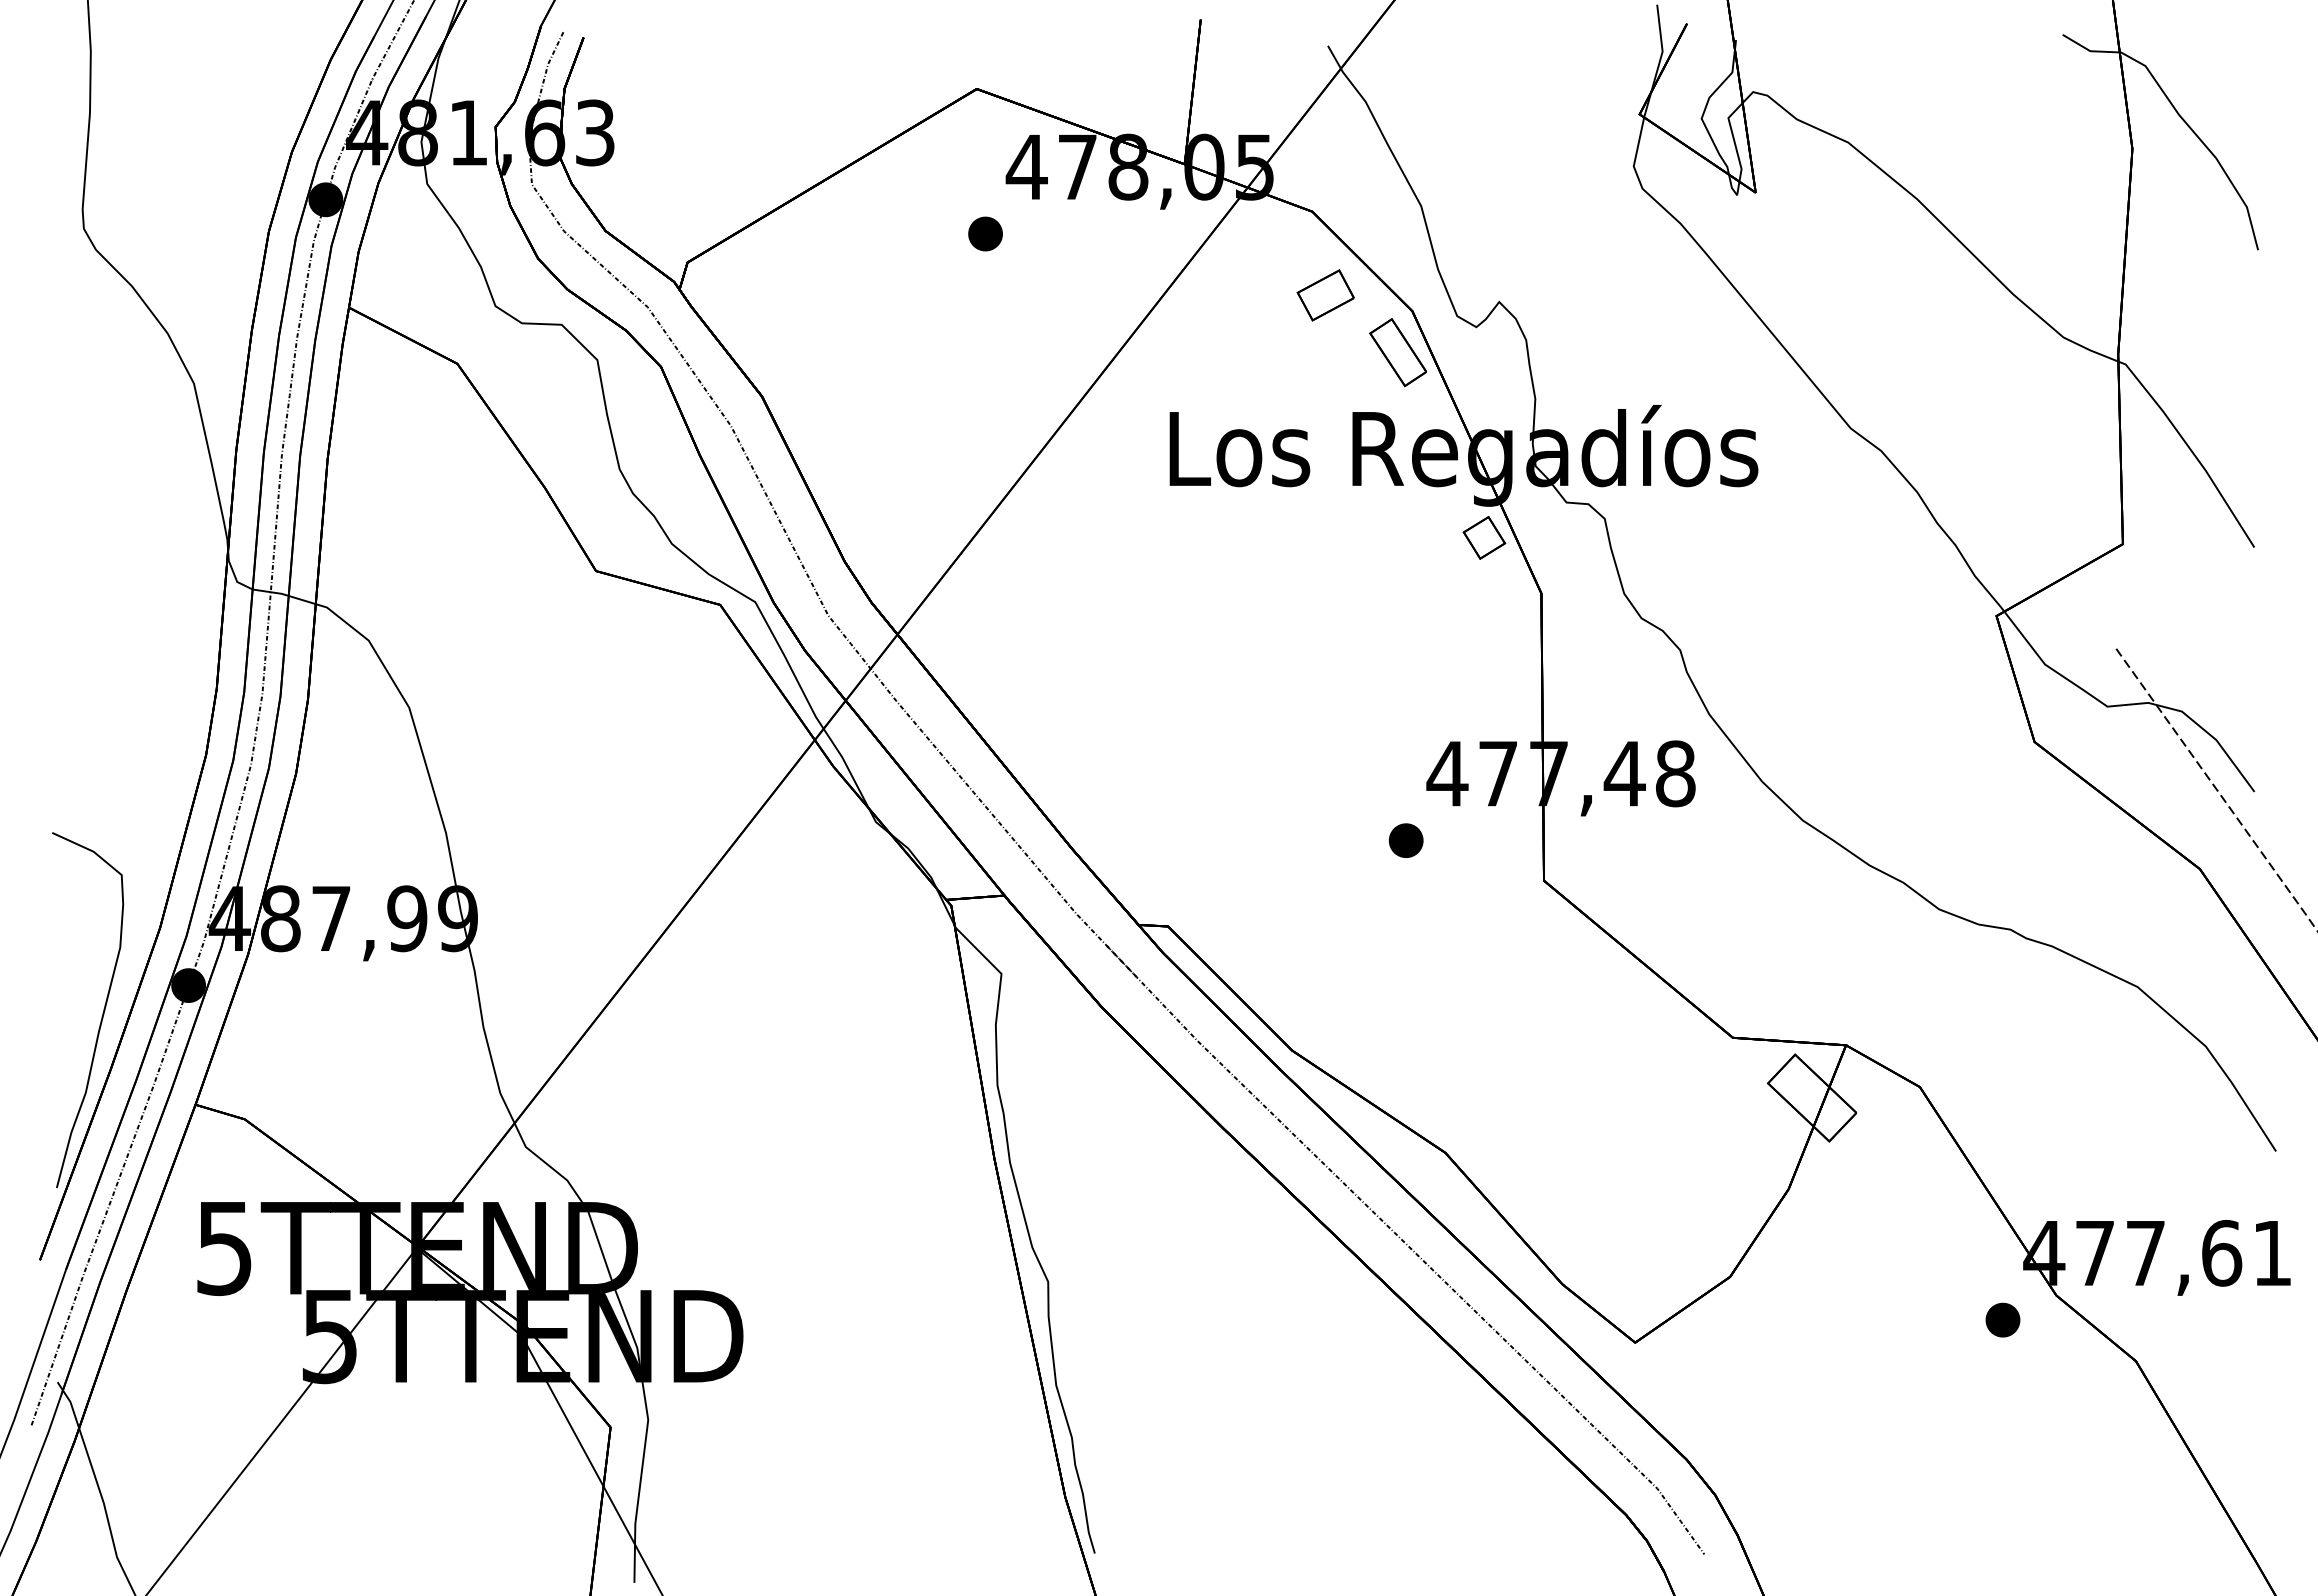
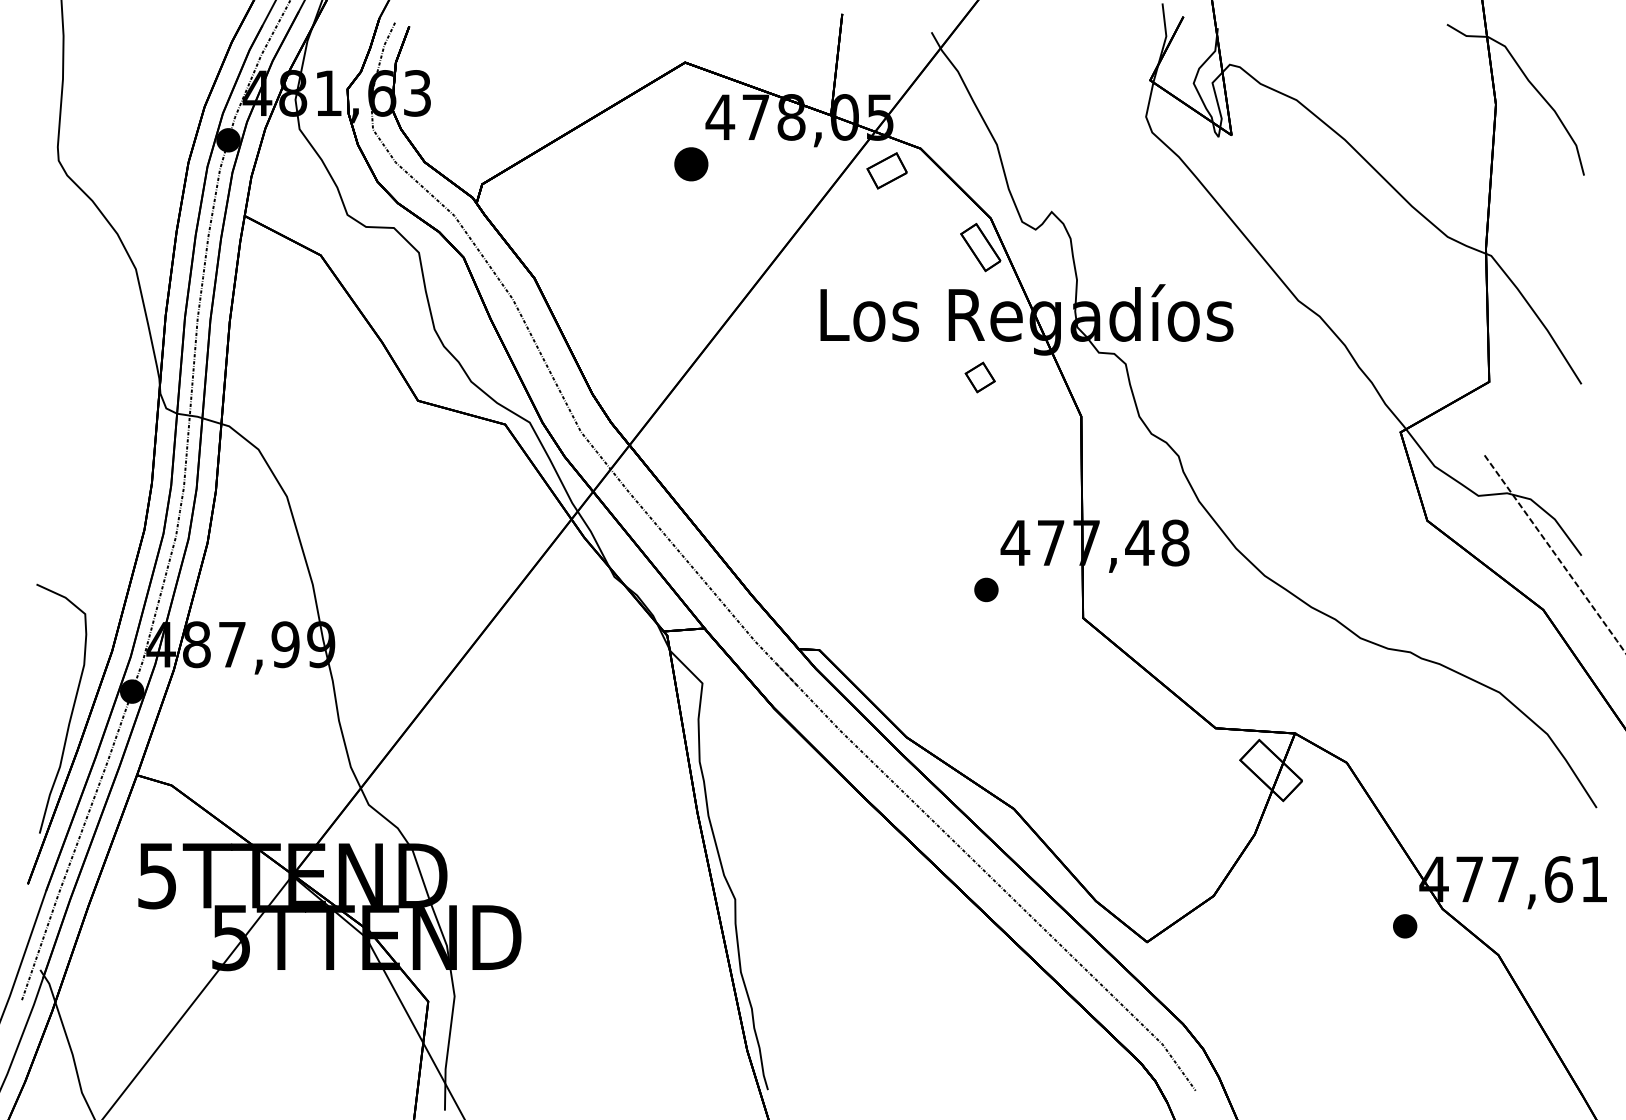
part: (985, 233) -> (691, 163), size x1.4
part: (1325, 295) -> (887, 170), moved
part: (1484, 537) -> (980, 377), moved

